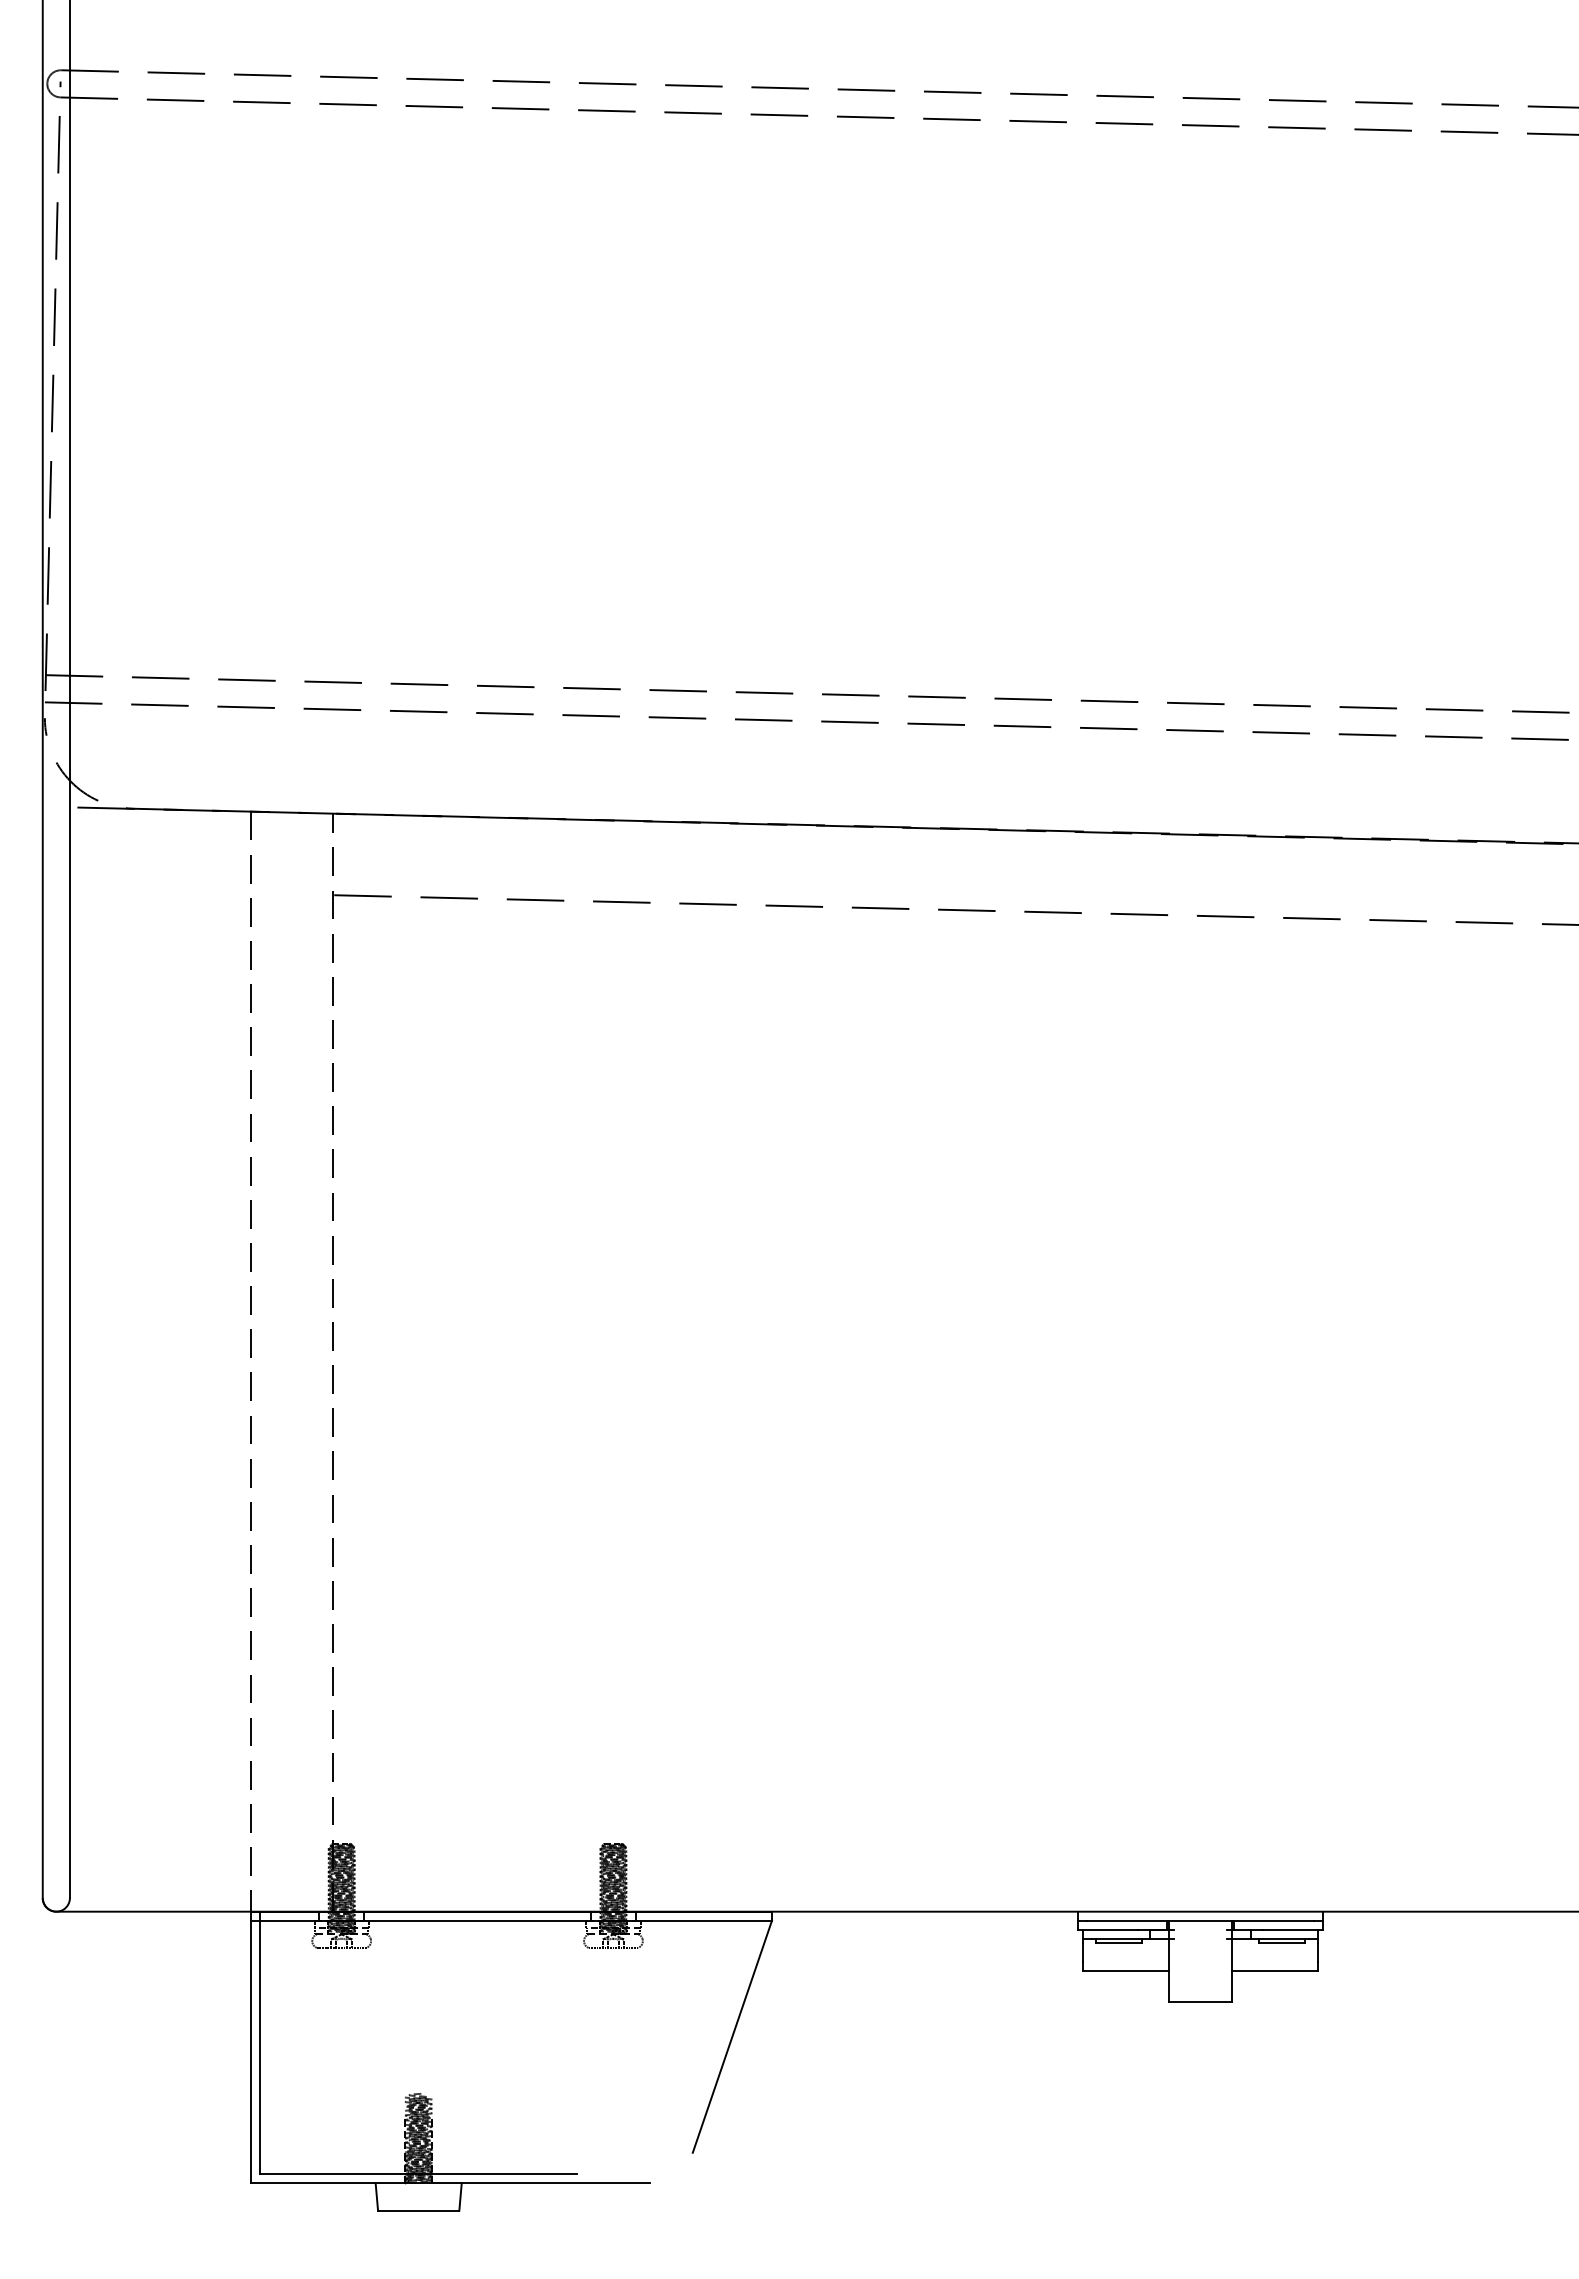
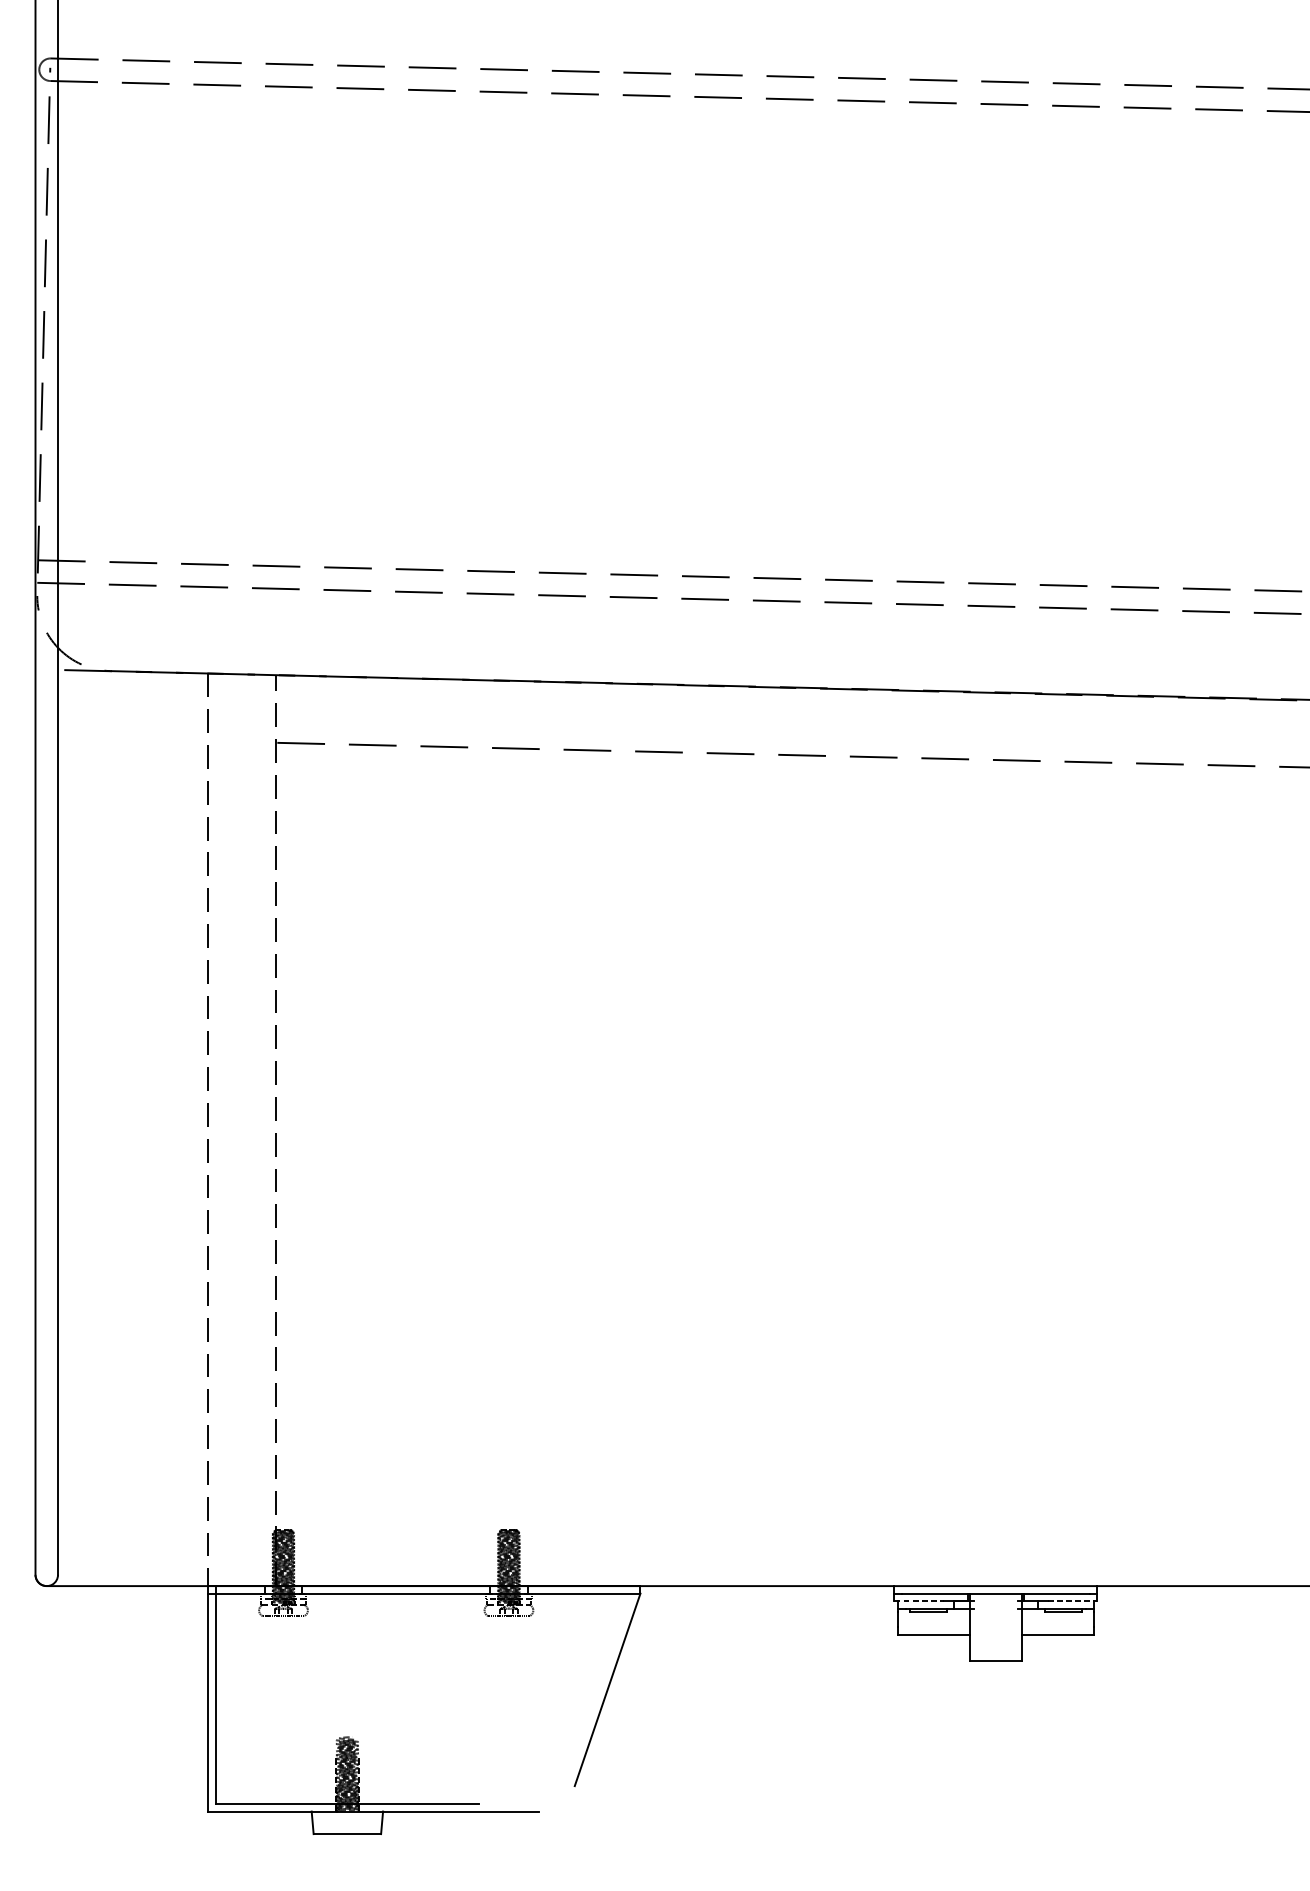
line: (1108, 1929) -> (919, 1600), solid -> dashed
line: (1292, 1929) -> (1072, 1600), solid -> dashed

